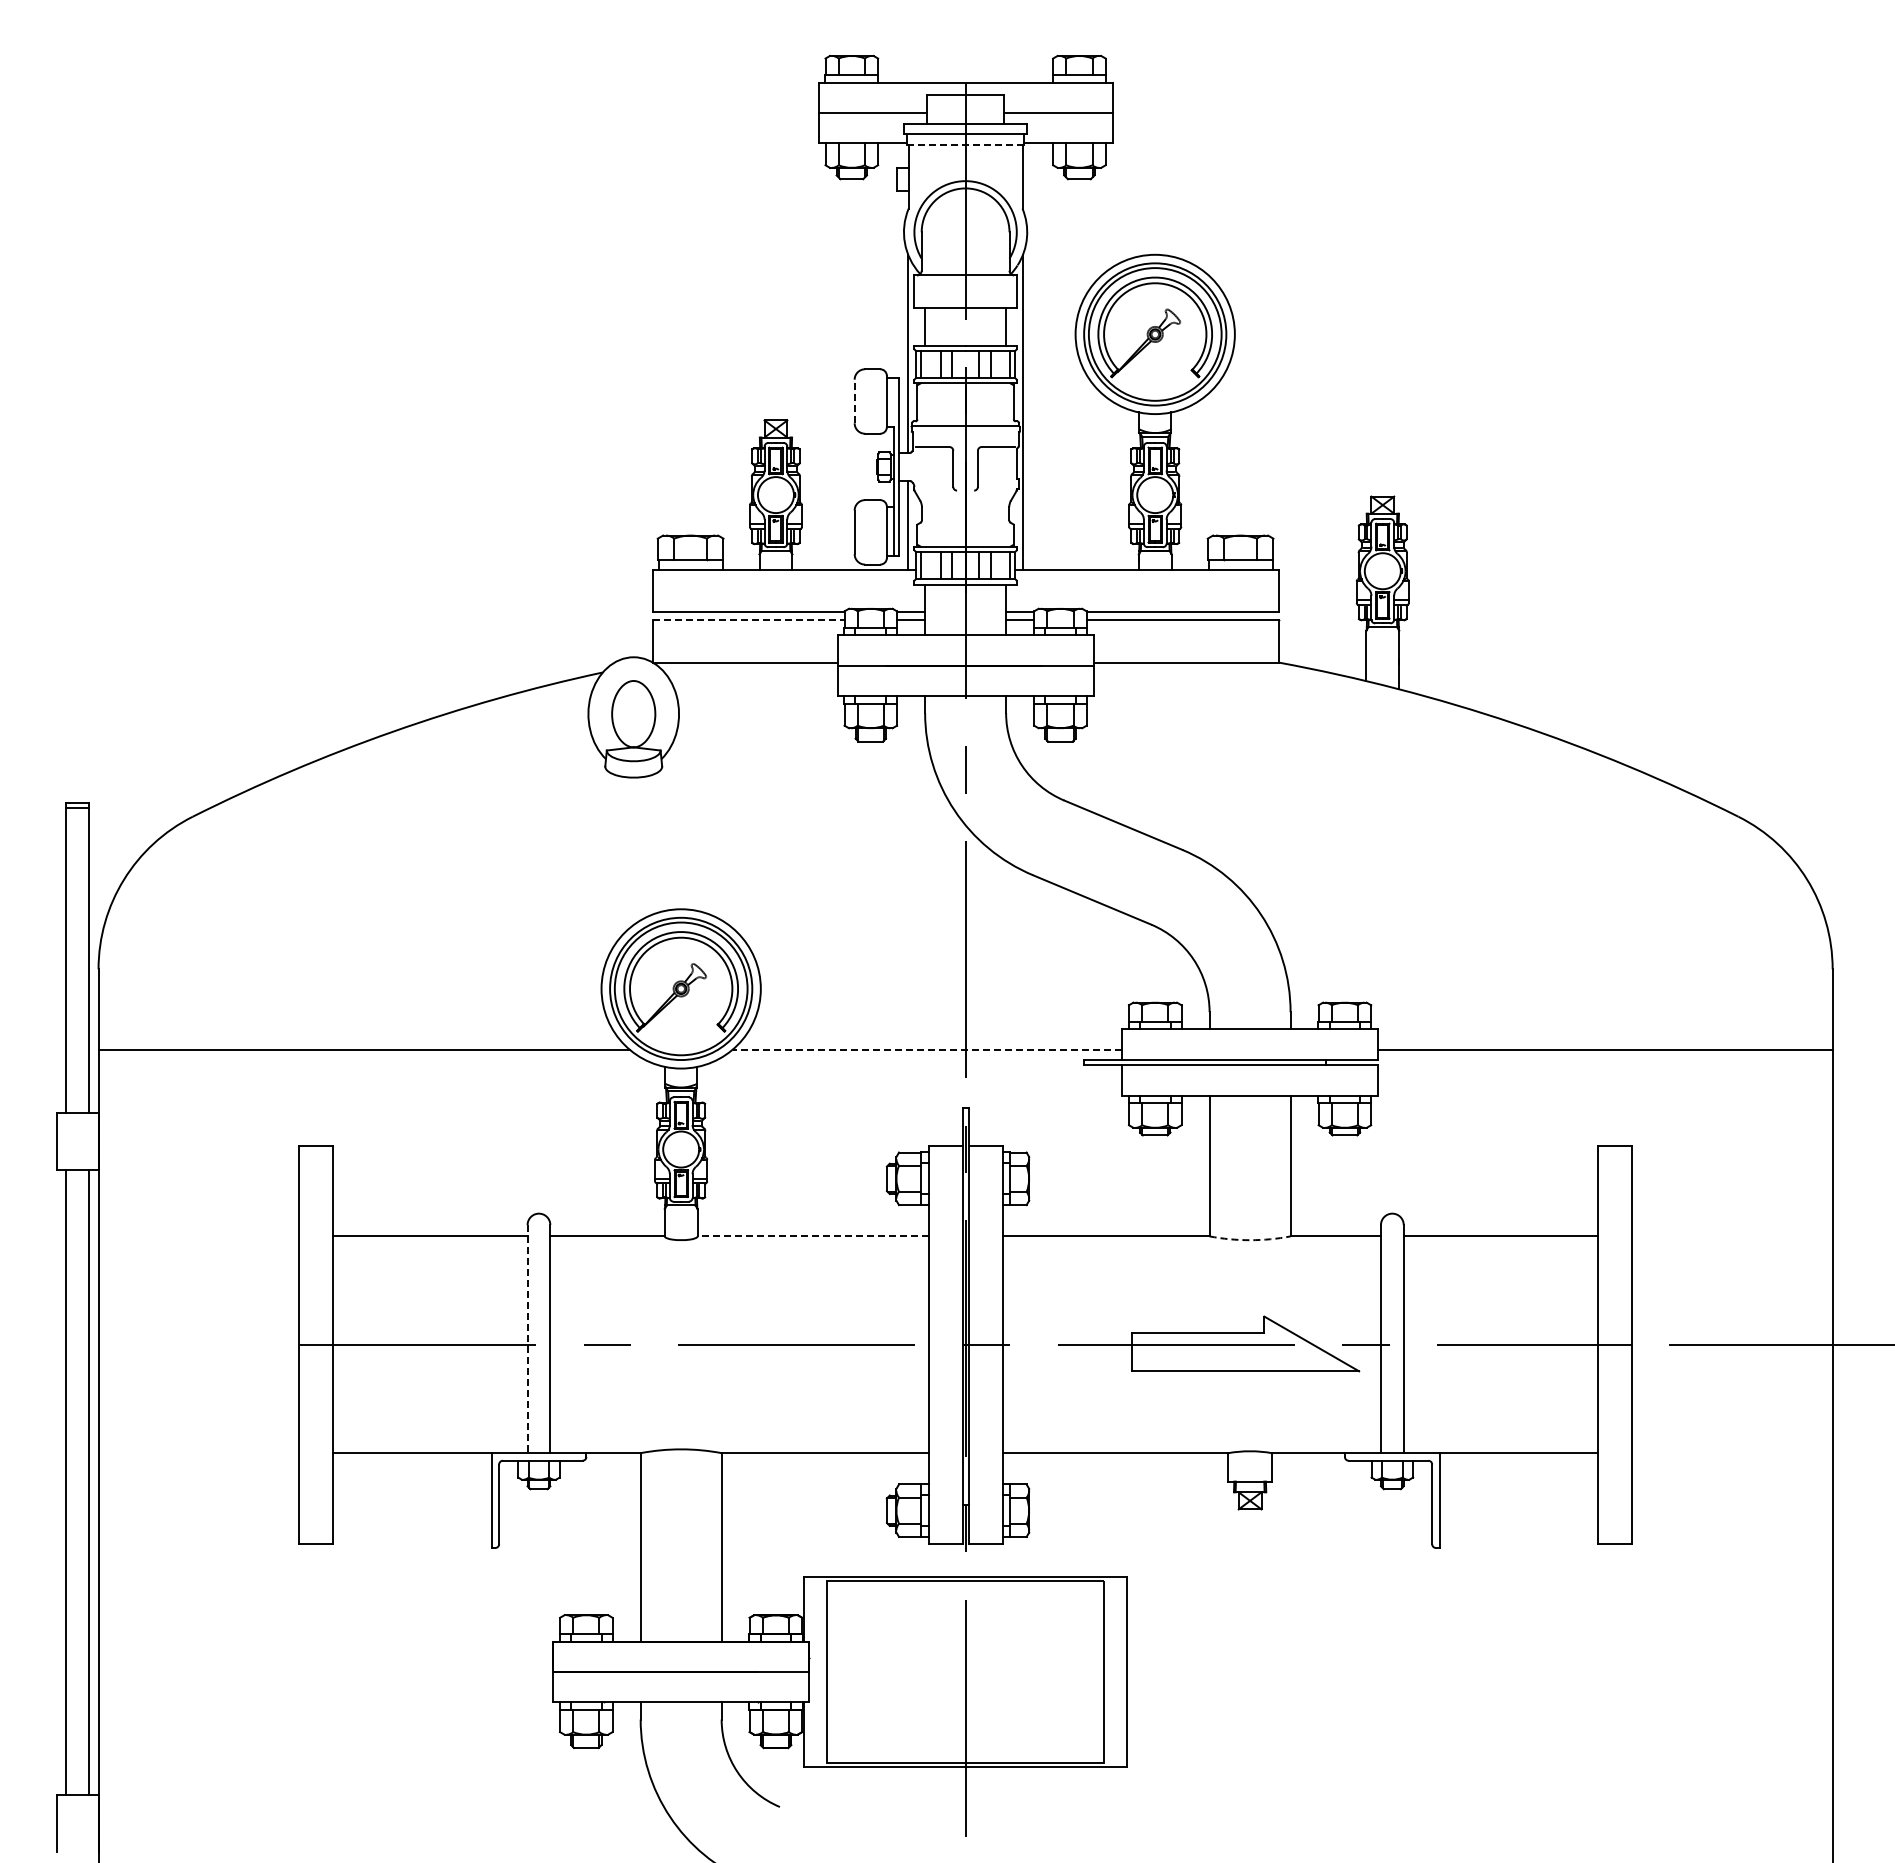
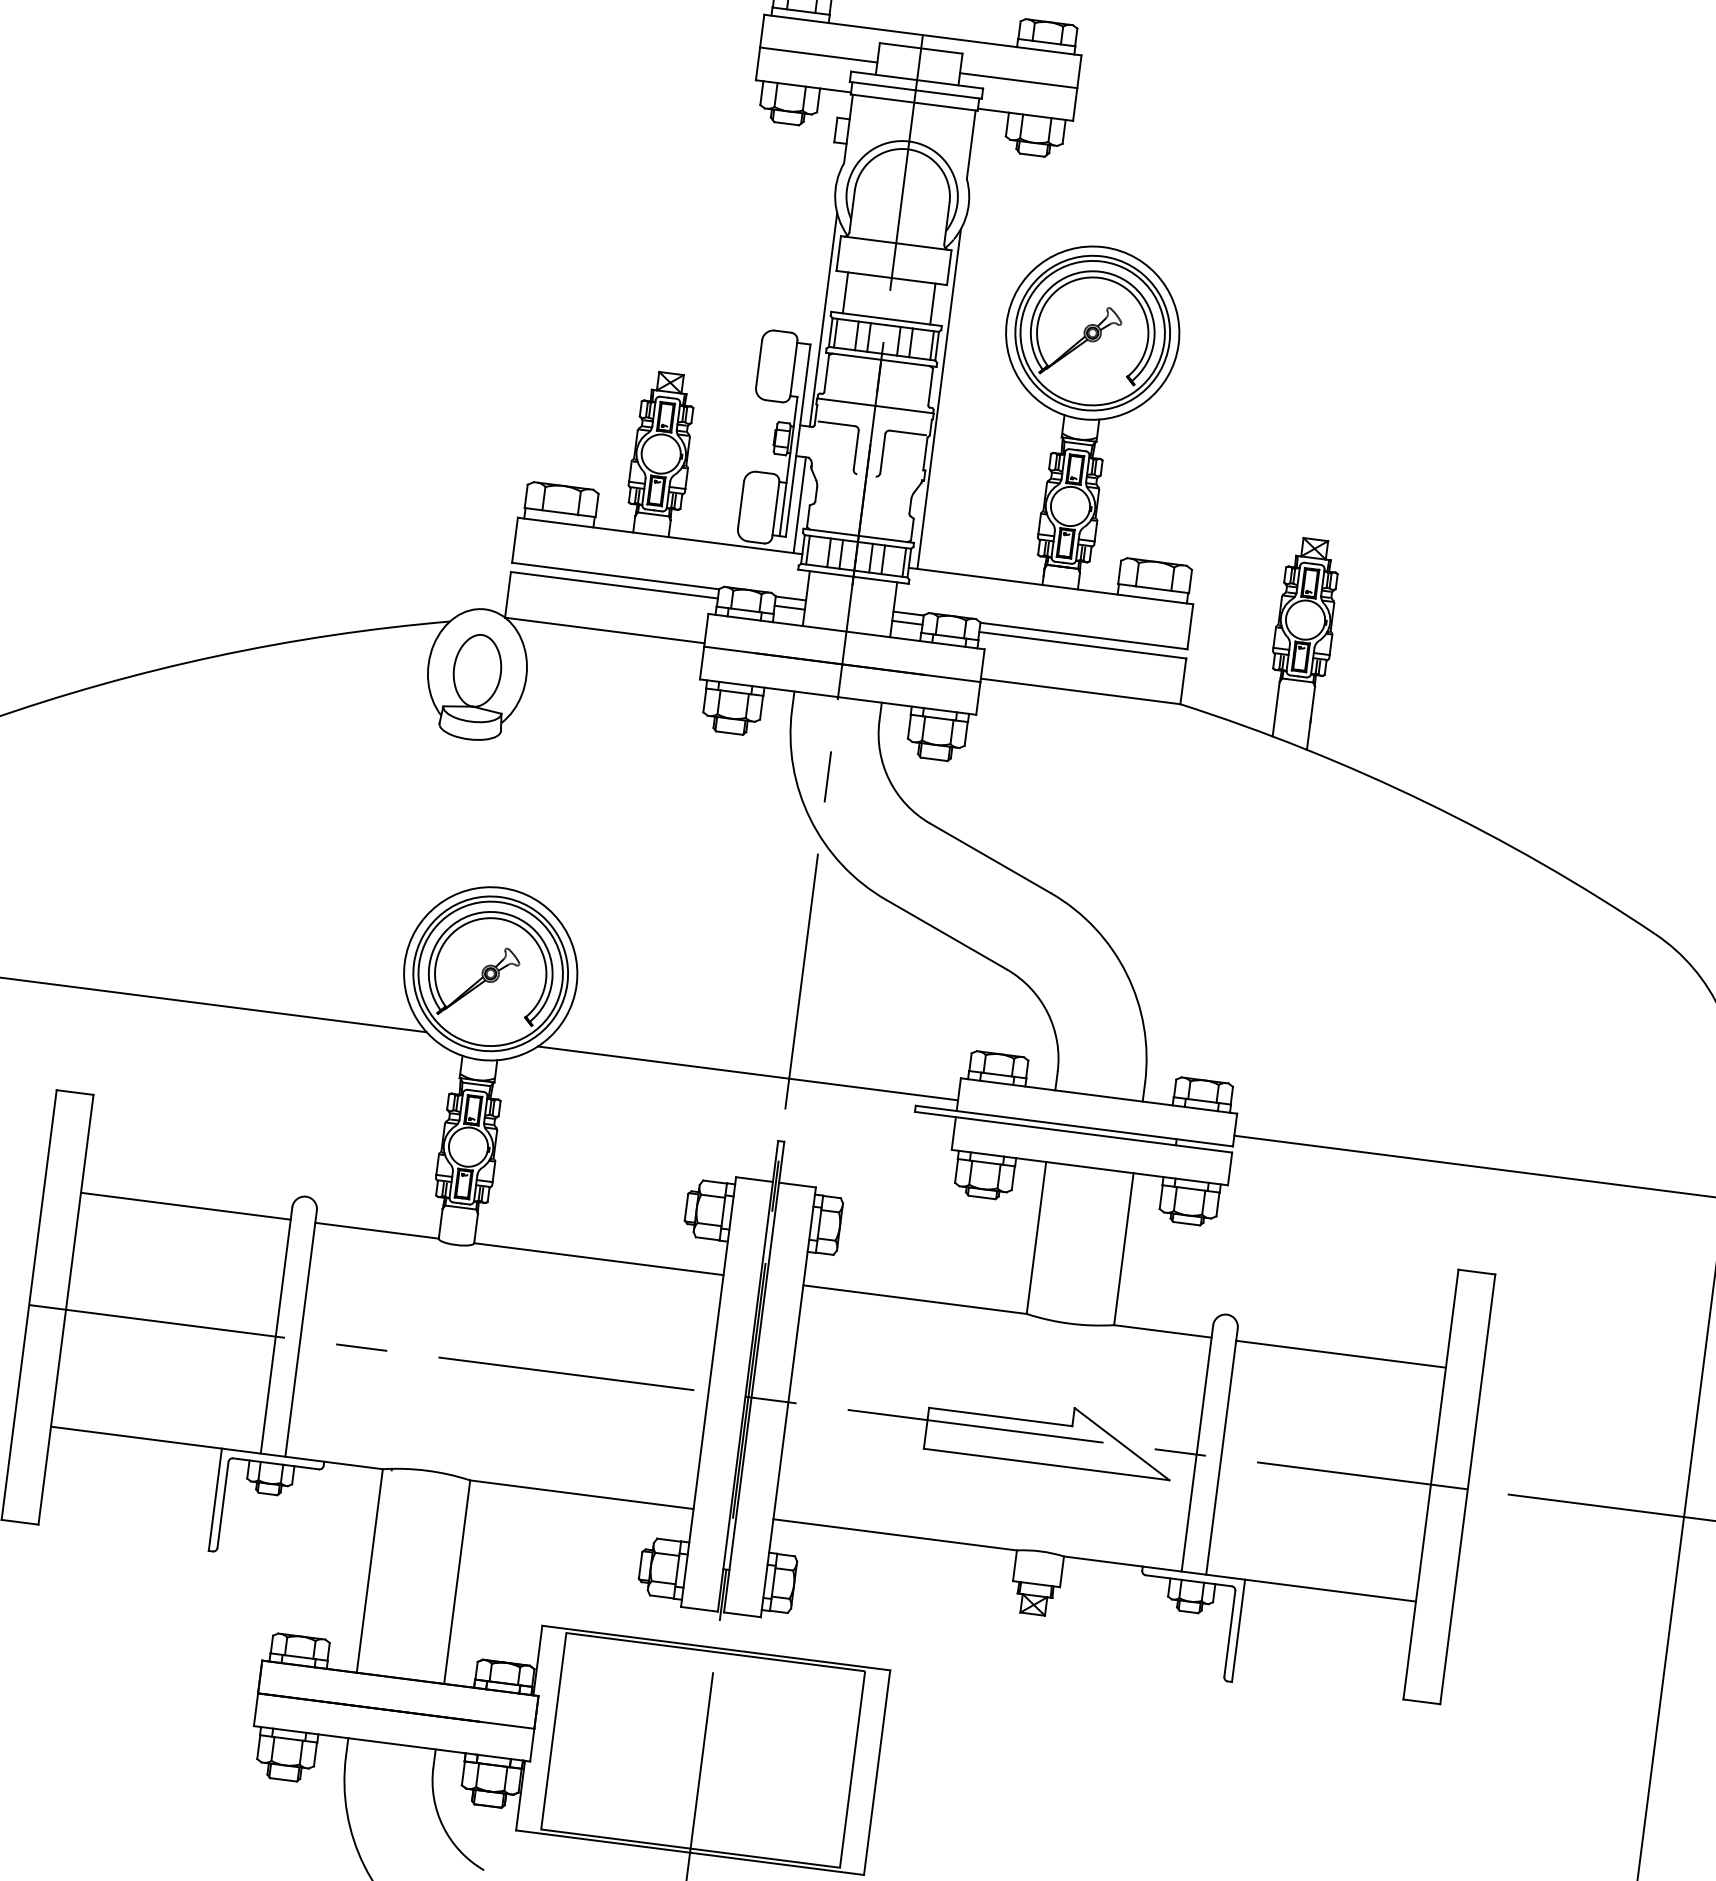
line: (965, 145) -> (914, 103), dashed -> solid
line: (854, 401) -> (758, 363), dashed -> solid
line: (748, 620) -> (614, 585), dashed -> solid
line: (927, 1049) -> (748, 1073), dashed -> solid
line: (813, 1236) -> (599, 1259), dashed -> solid
arc: (1250, 1240) -> (1070, 1324), dashed -> solid
line: (527, 1339) -> (276, 1330), dashed -> solid

